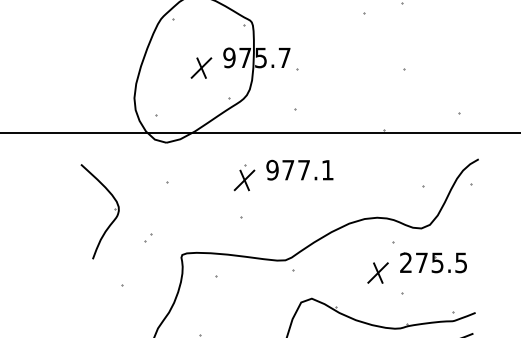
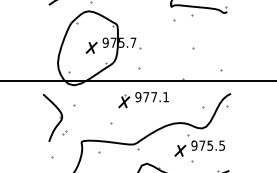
part: (282, 176) -> (143, 100), moved
part: (101, 210) -> (53, 117), moved
text: (406, 262) -> (194, 145), 275.5 -> 975.5

